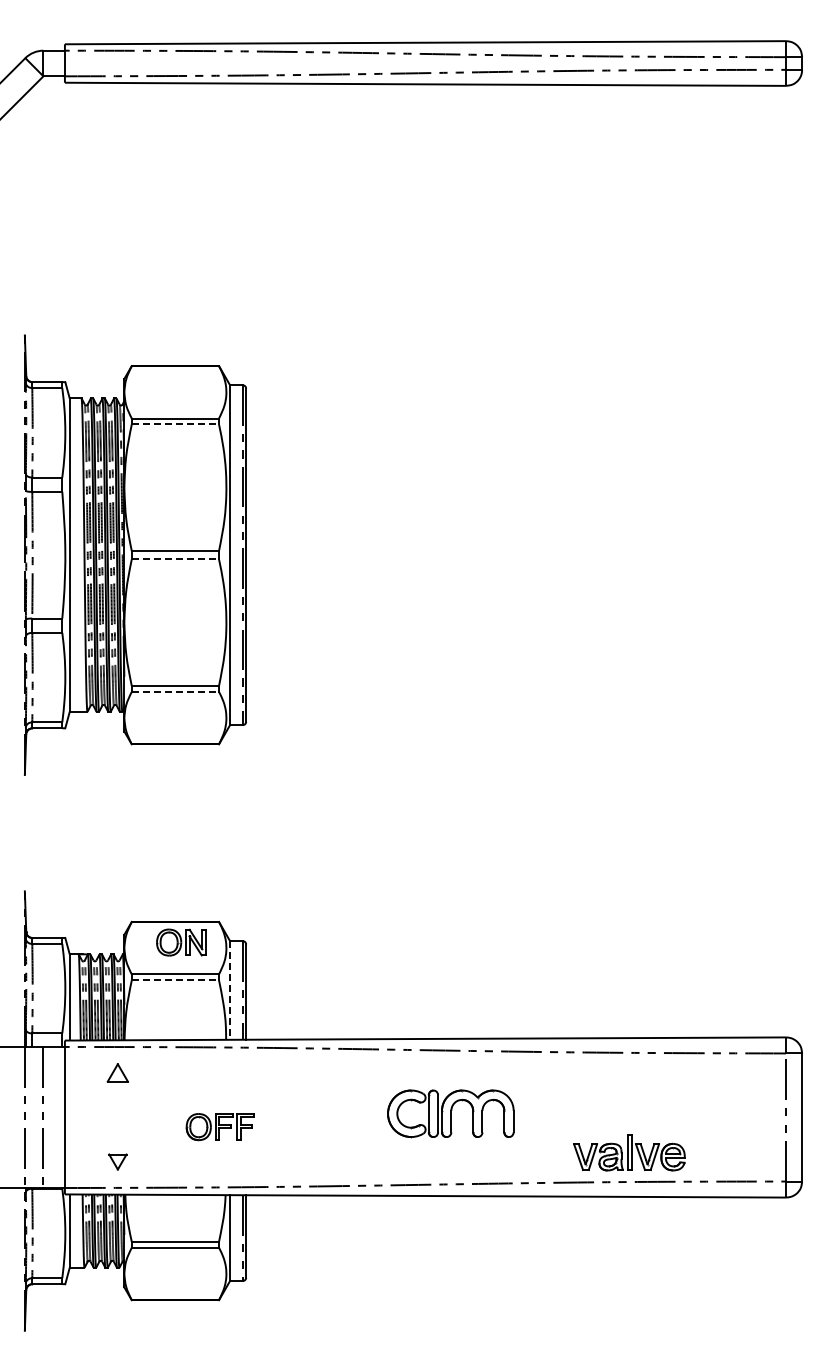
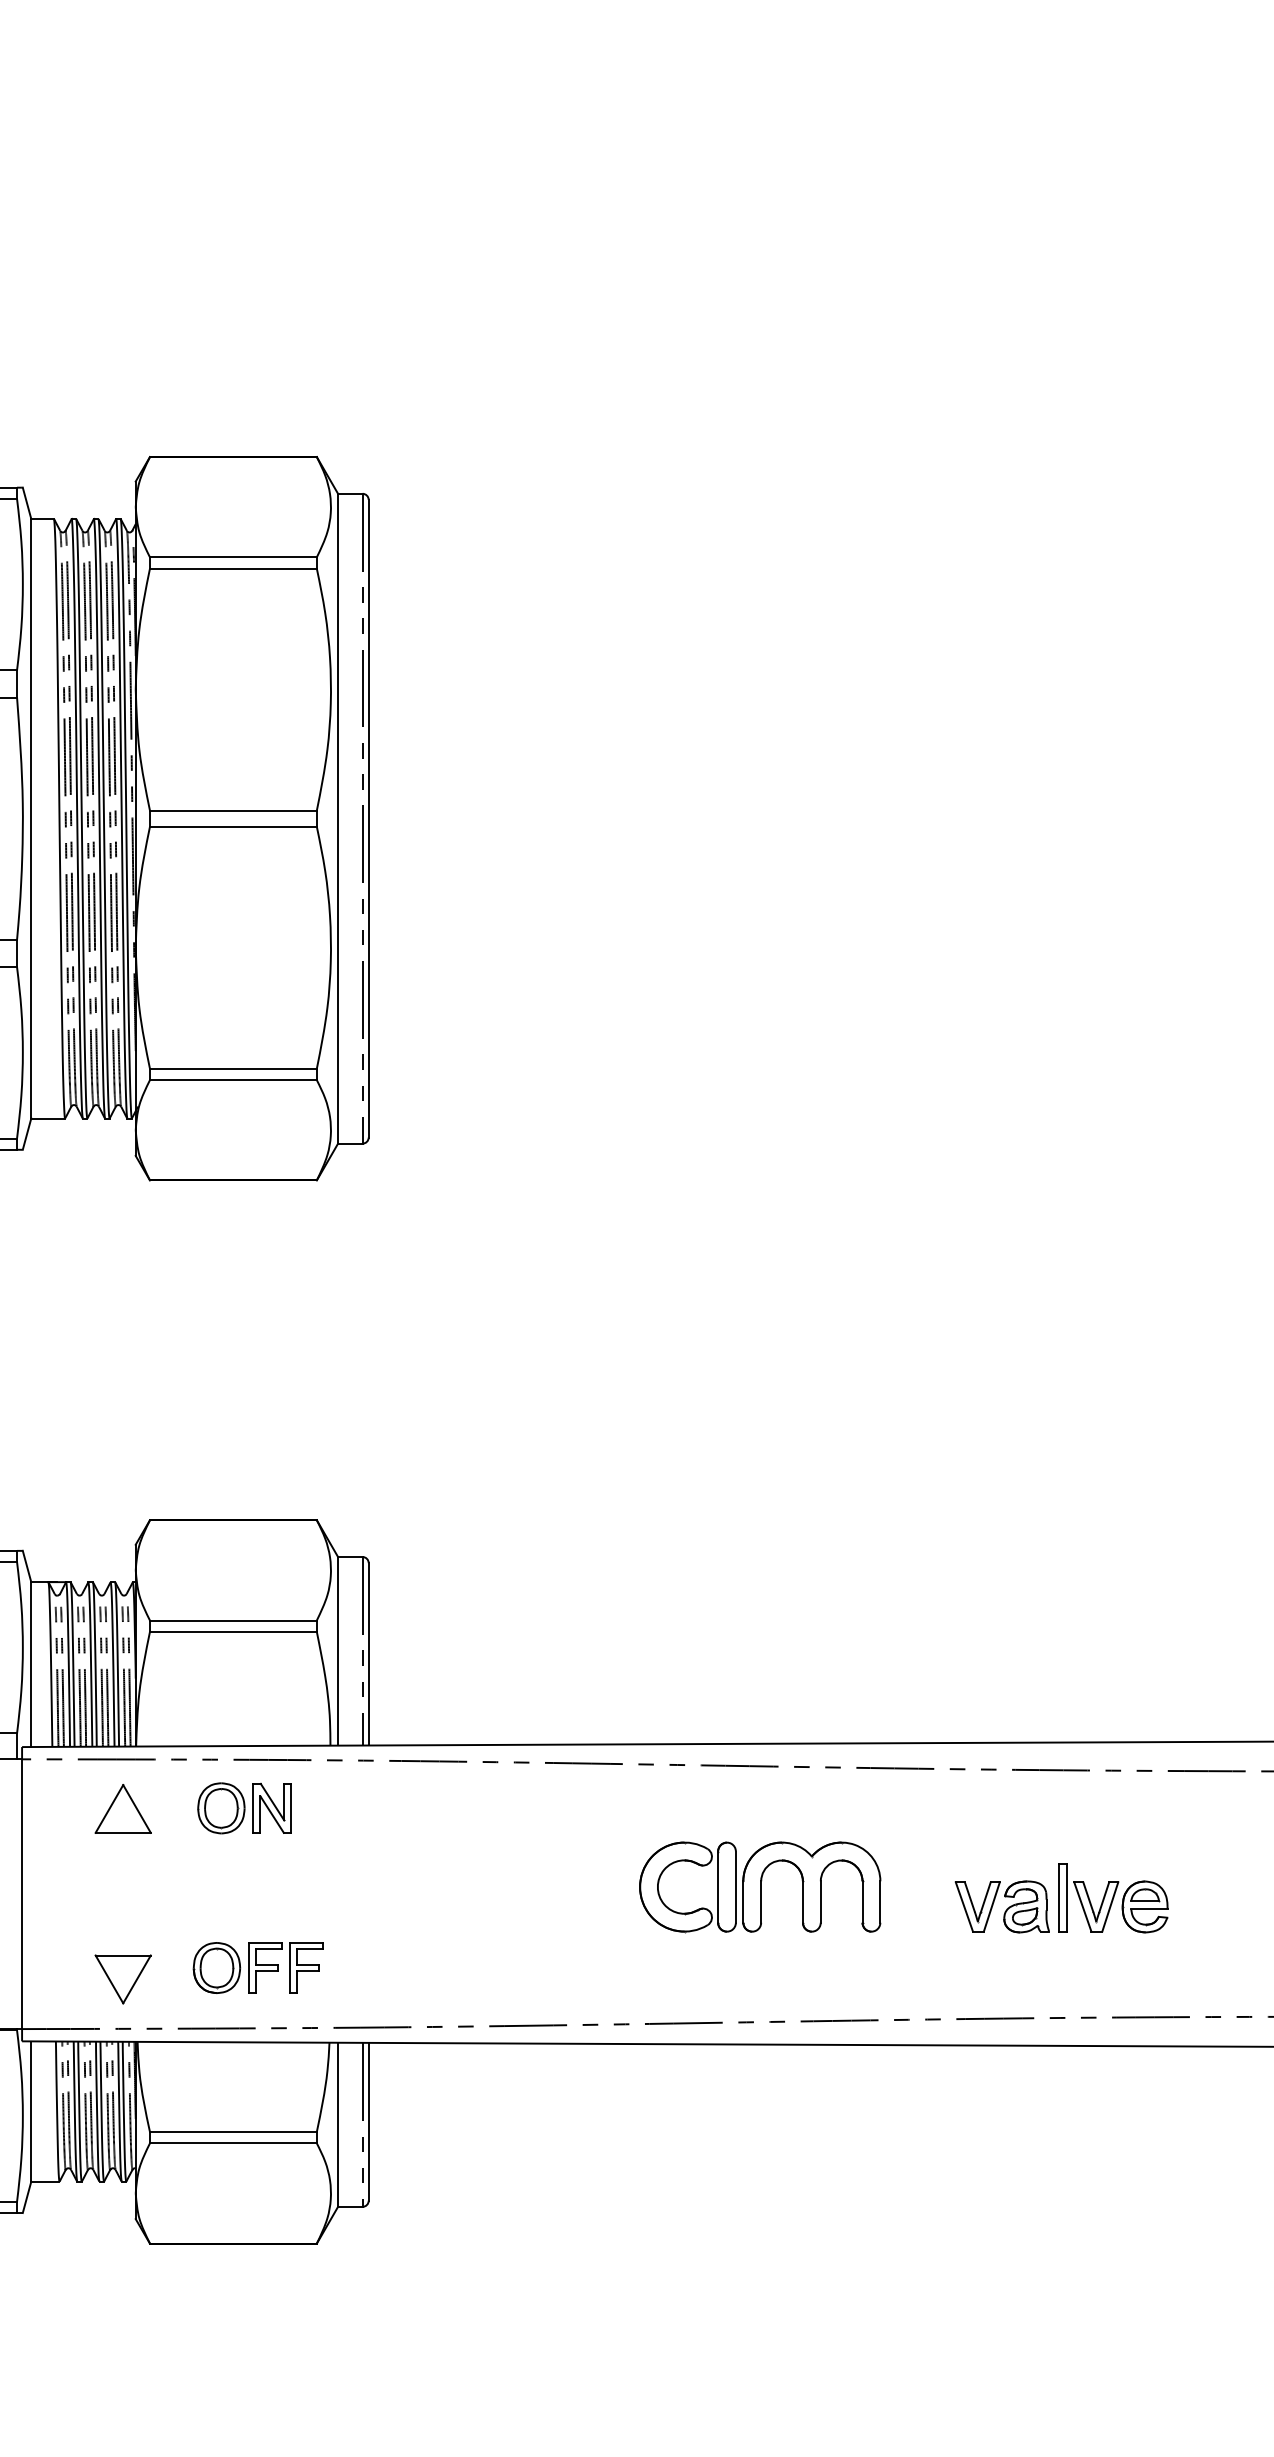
line: (175, 424) -> (233, 568), dashed -> solid
line: (175, 559) -> (233, 826), dashed -> solid
line: (175, 691) -> (233, 1079), dashed -> solid
part: (181, 942) -> (245, 1808), moved
line: (175, 980) -> (233, 1632), dashed -> solid
line: (230, 990) -> (338, 1651), dashed -> solid
part: (117, 1072) -> (122, 1808), size x1.43
part: (219, 1127) -> (256, 1968), moved
part: (629, 1152) -> (1061, 1898), moved
part: (117, 1161) -> (122, 1978), size x1.67

